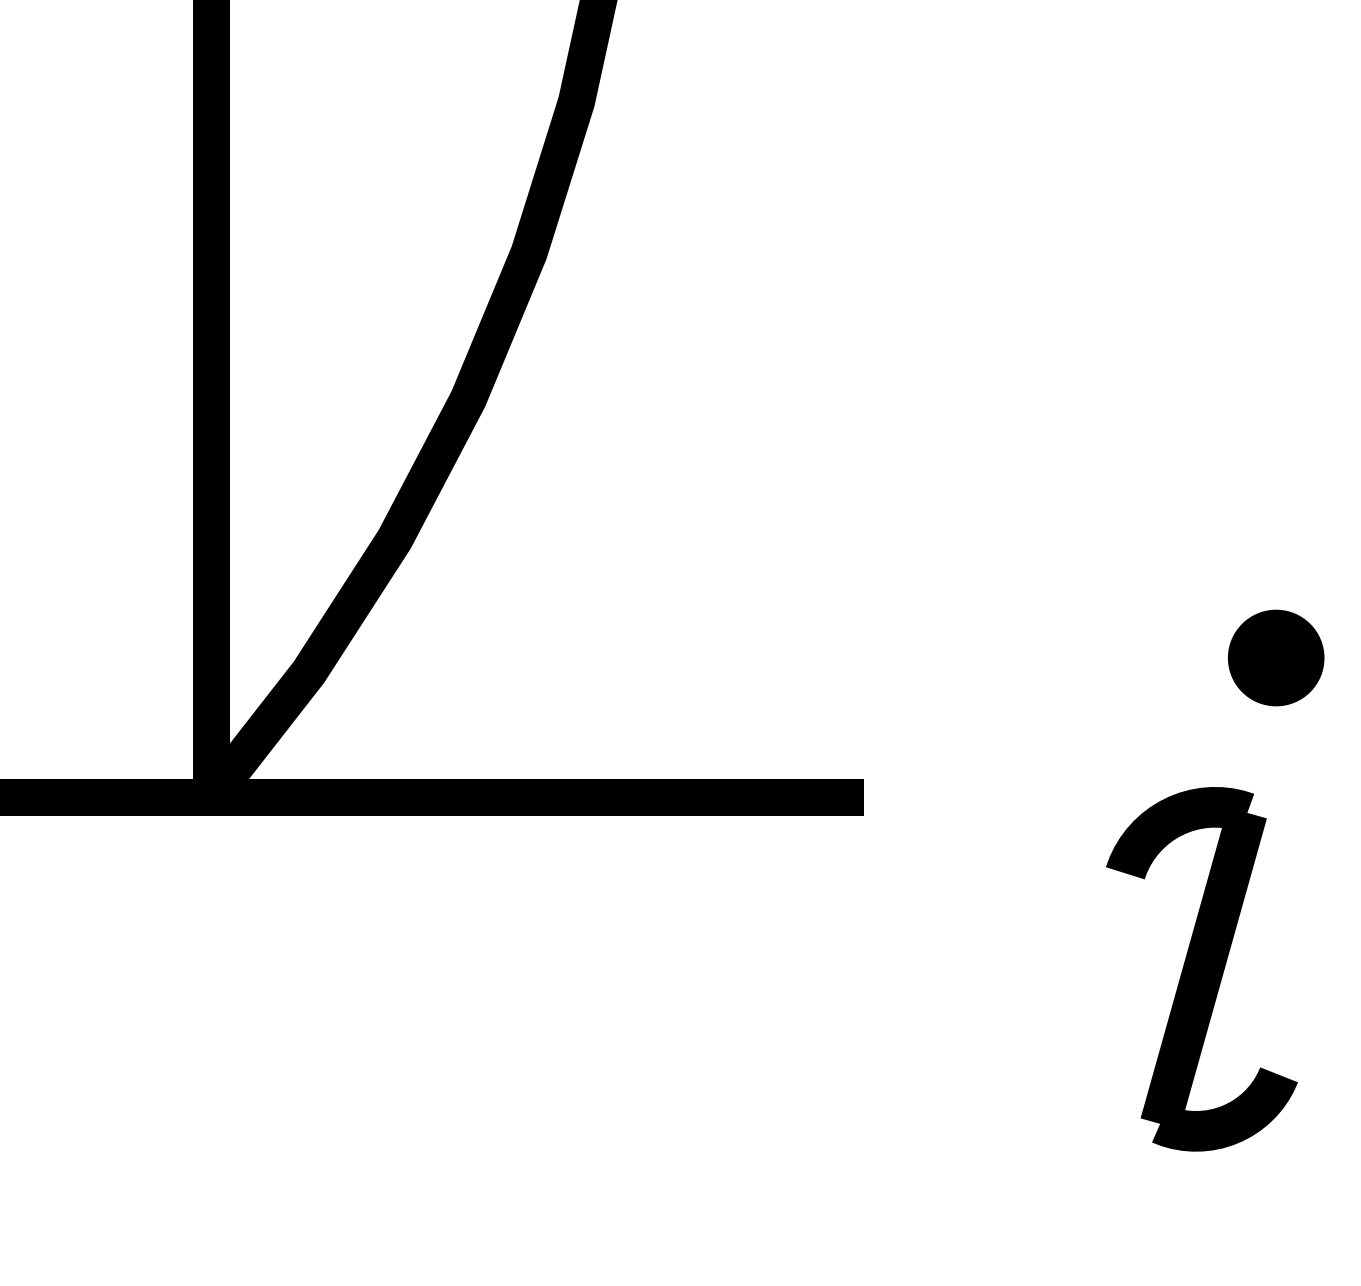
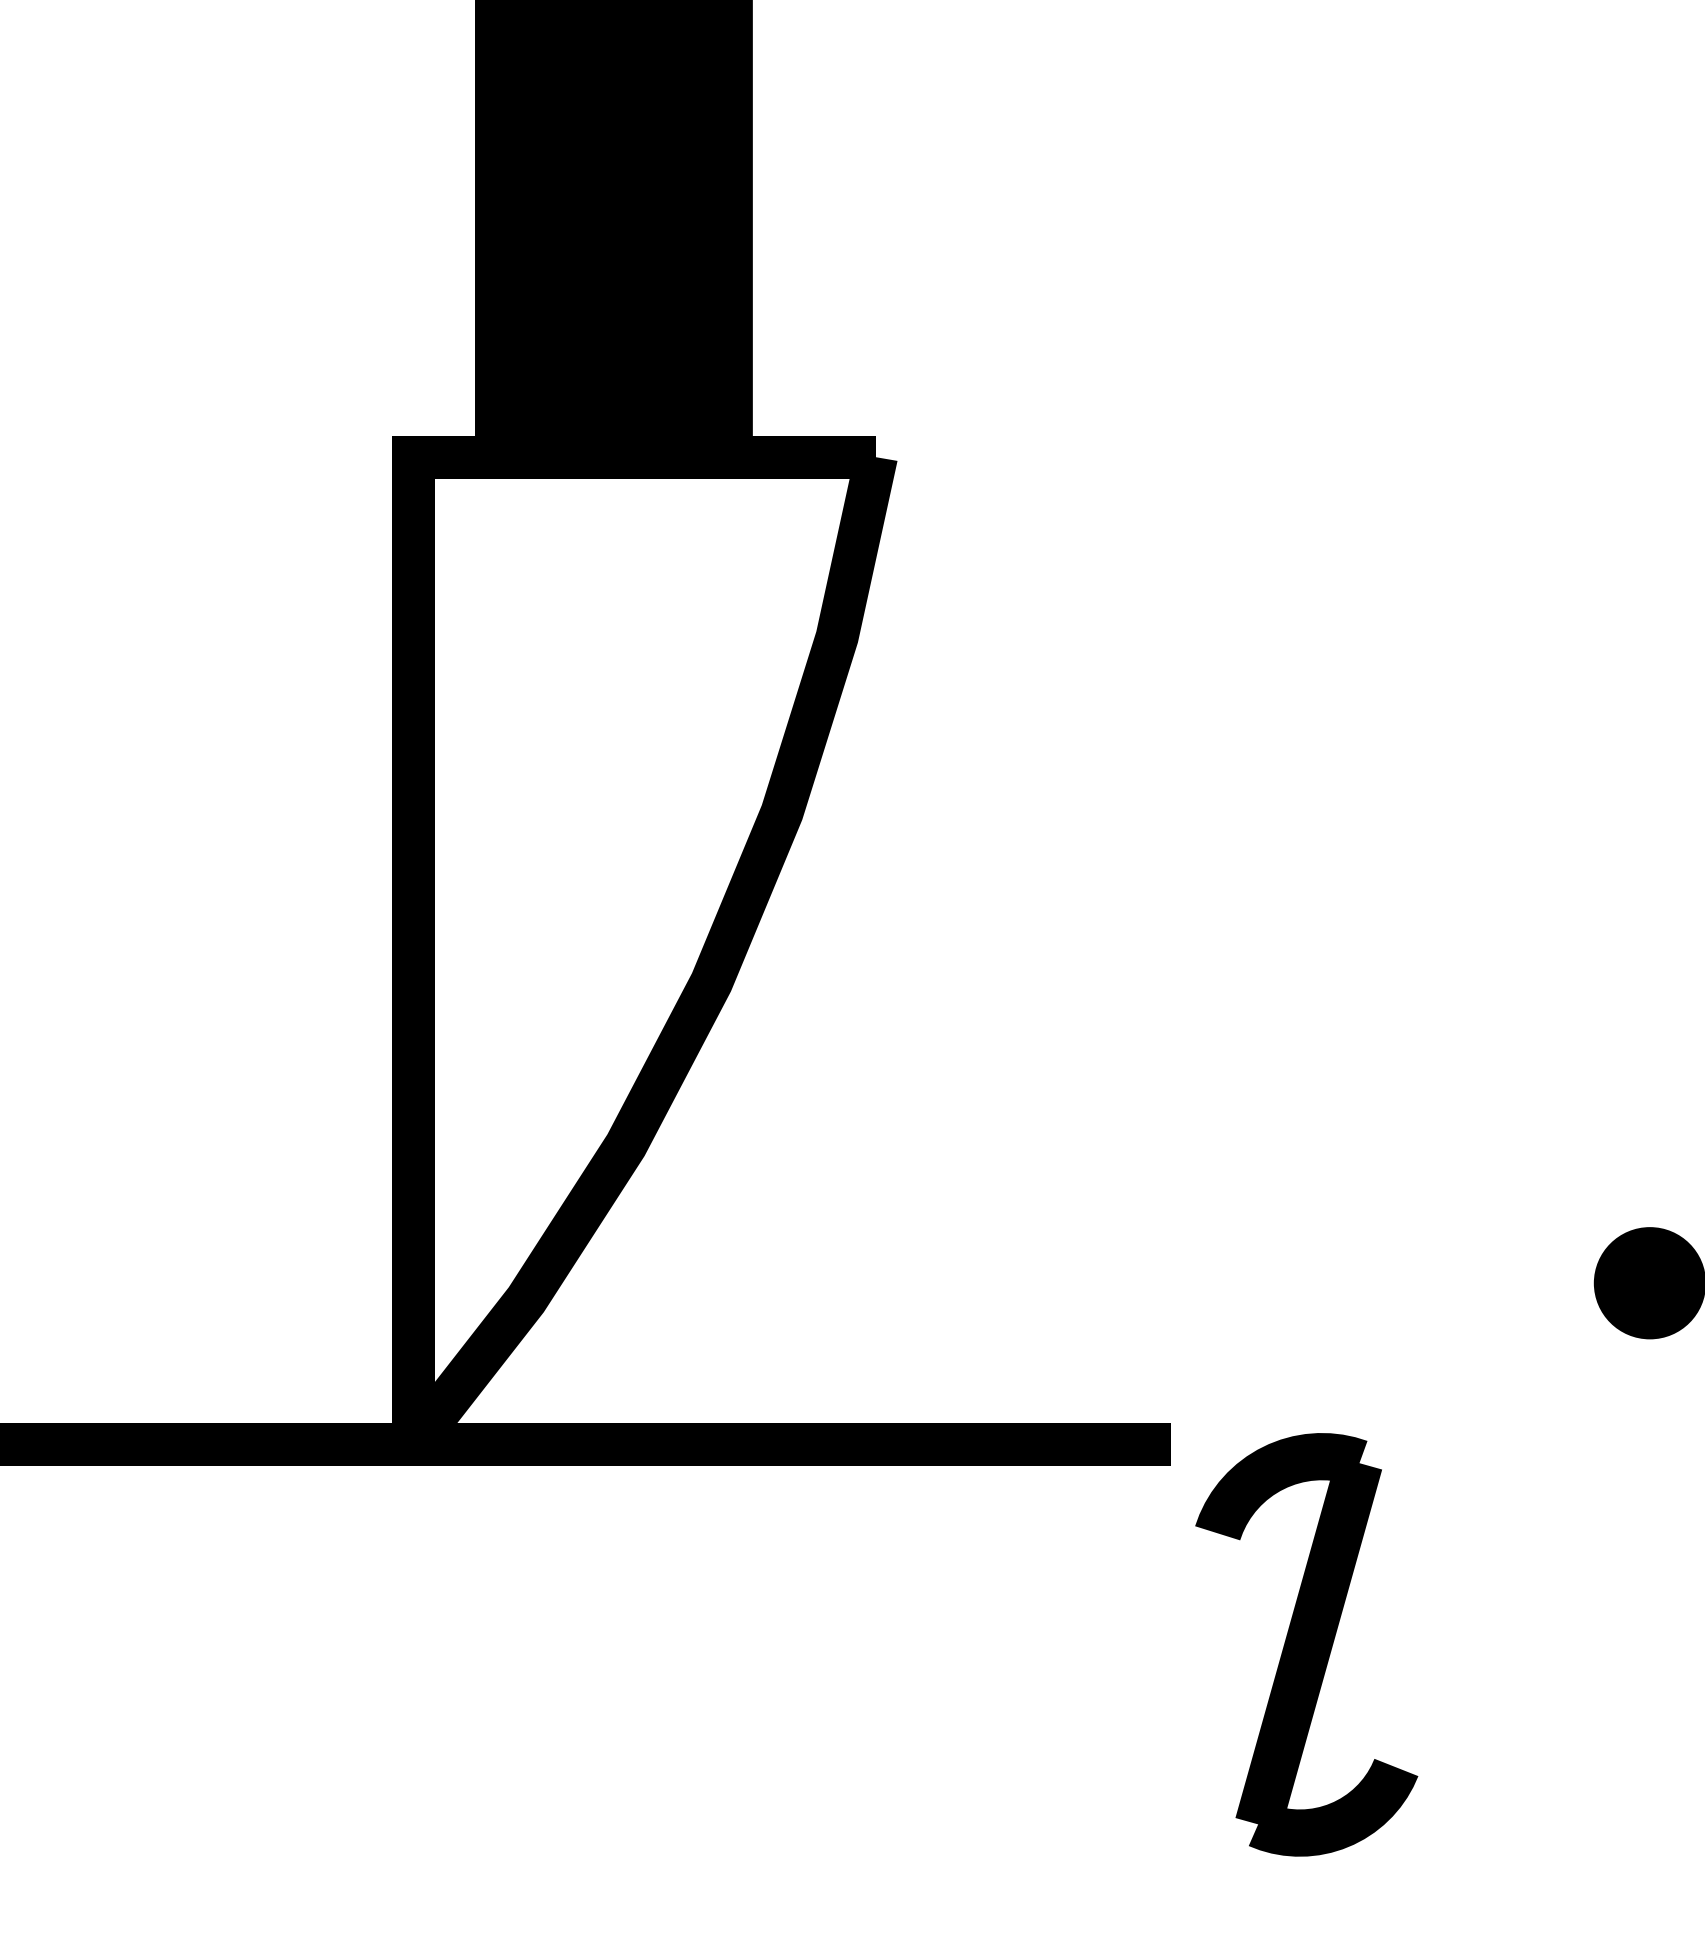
curve: (1201, 969) -> (1306, 1644), moved

